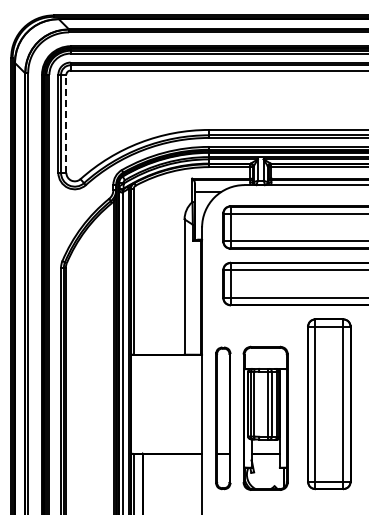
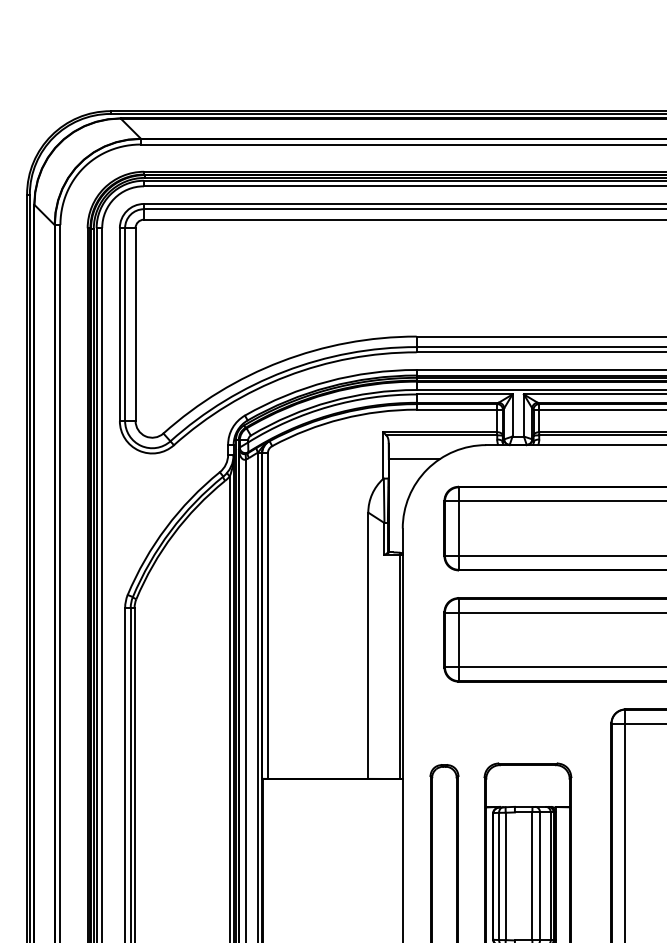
line: (66, 123) -> (135, 323), dashed -> solid

